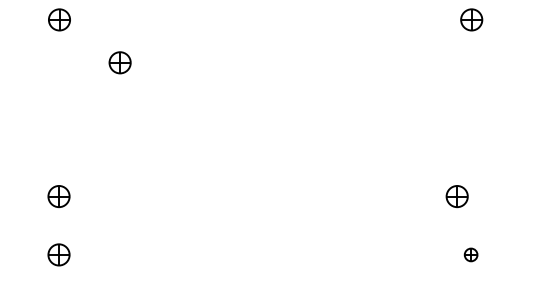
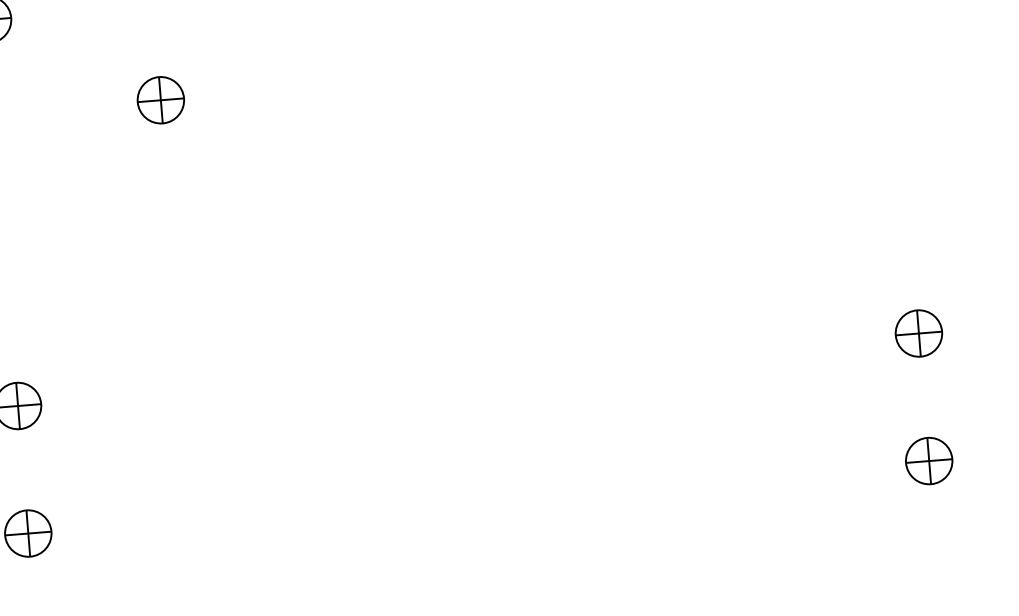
part: (119, 62) -> (159, 99), moved
part: (456, 196) -> (917, 333), moved
part: (470, 254) -> (927, 460), size x1.67

